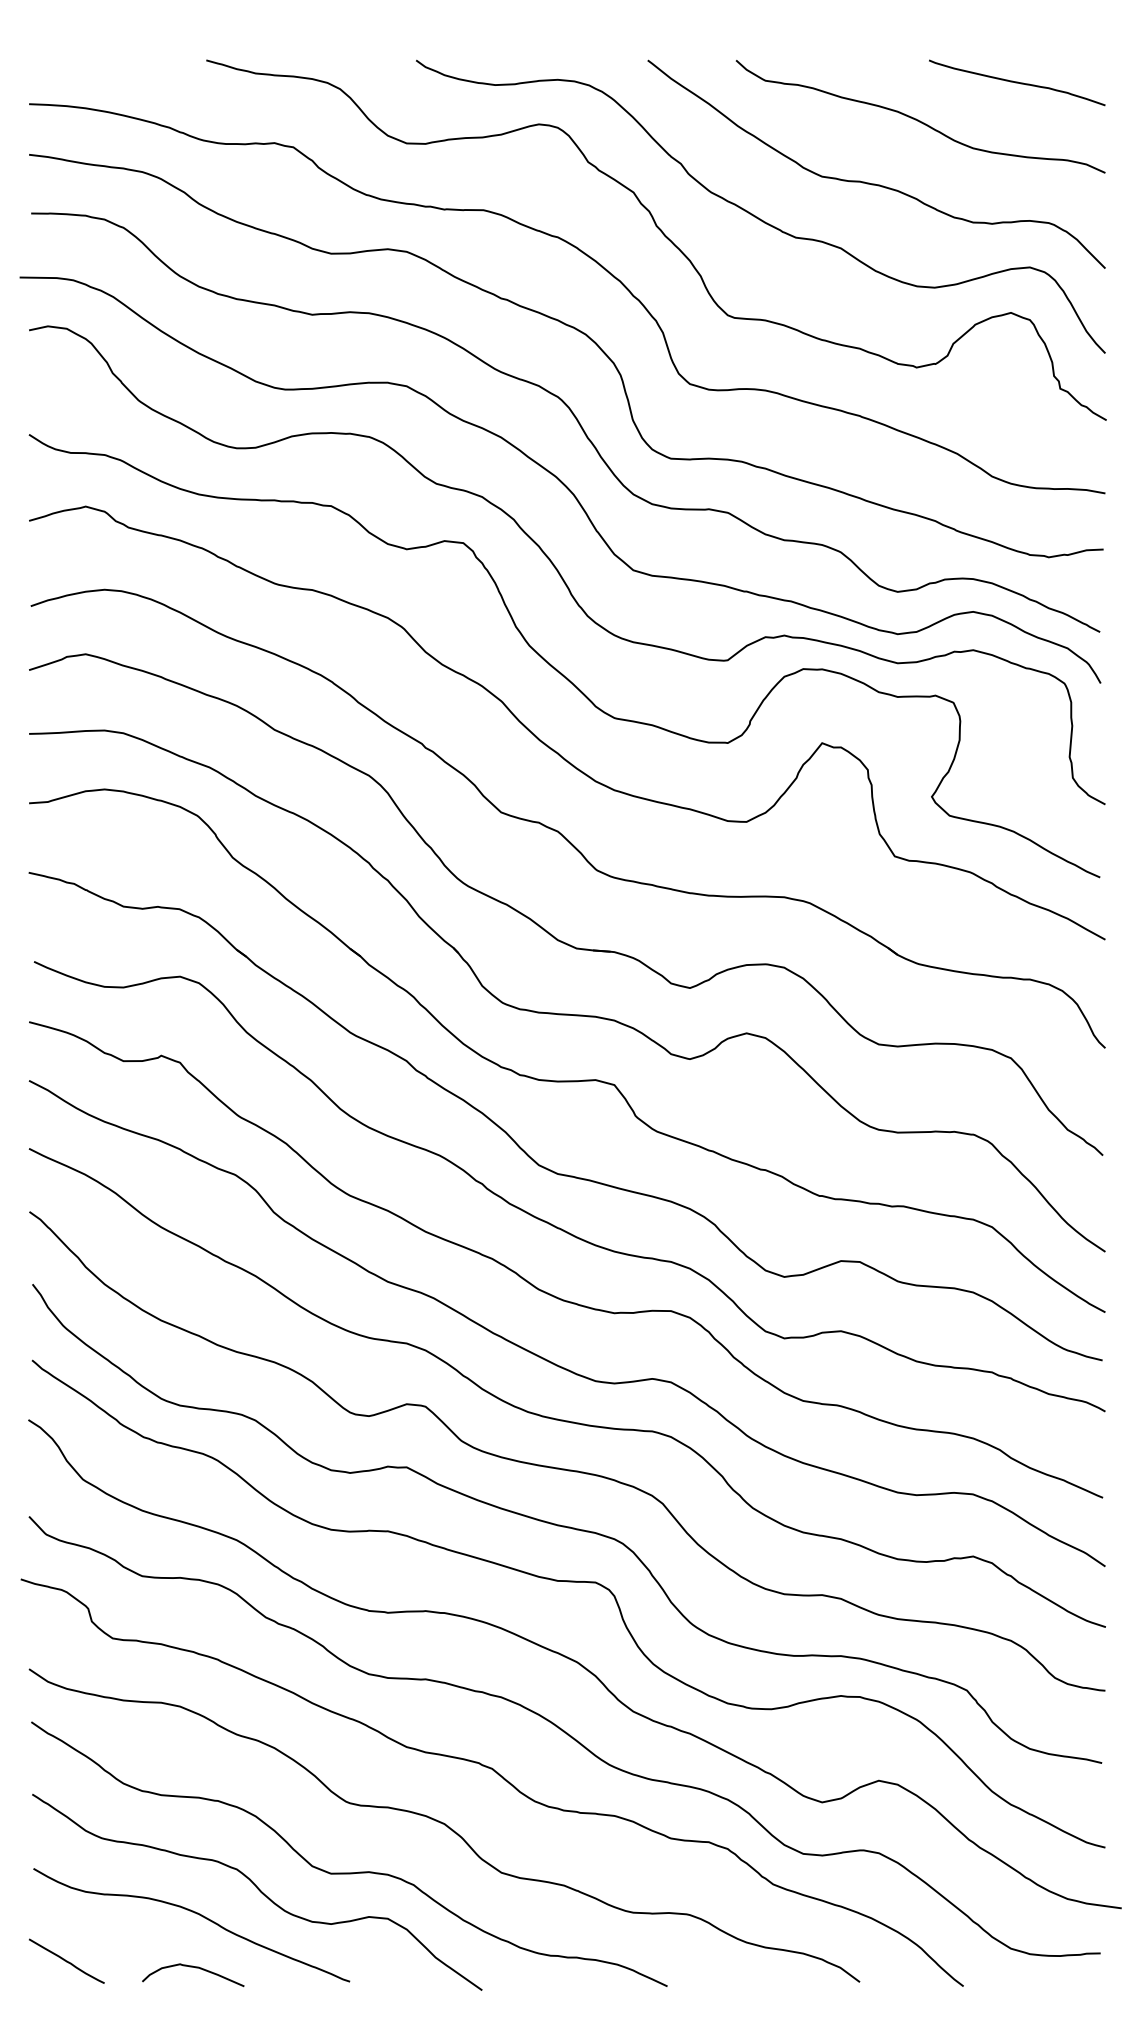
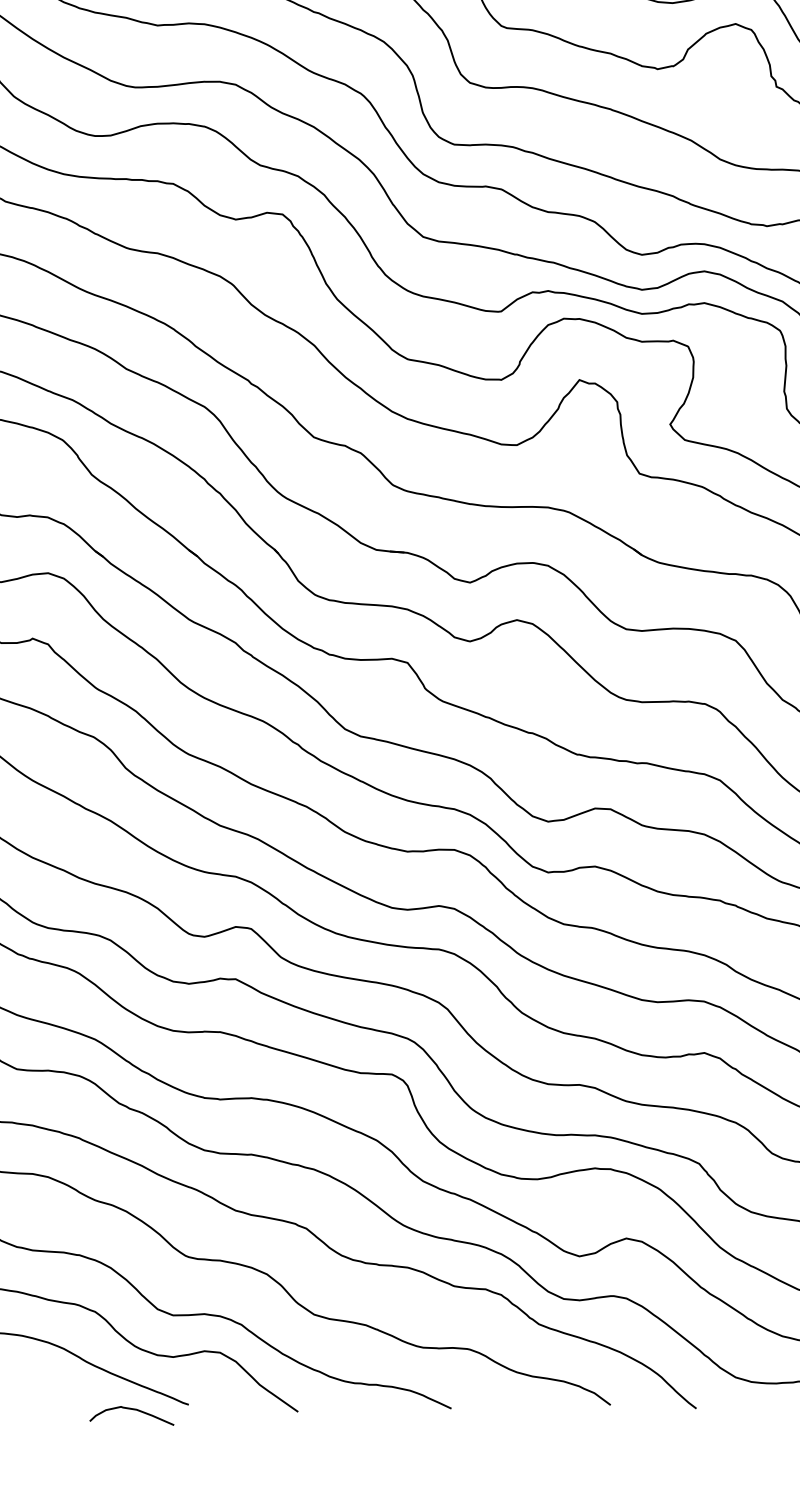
curve: (195, 1968) -> (133, 1410), moved

